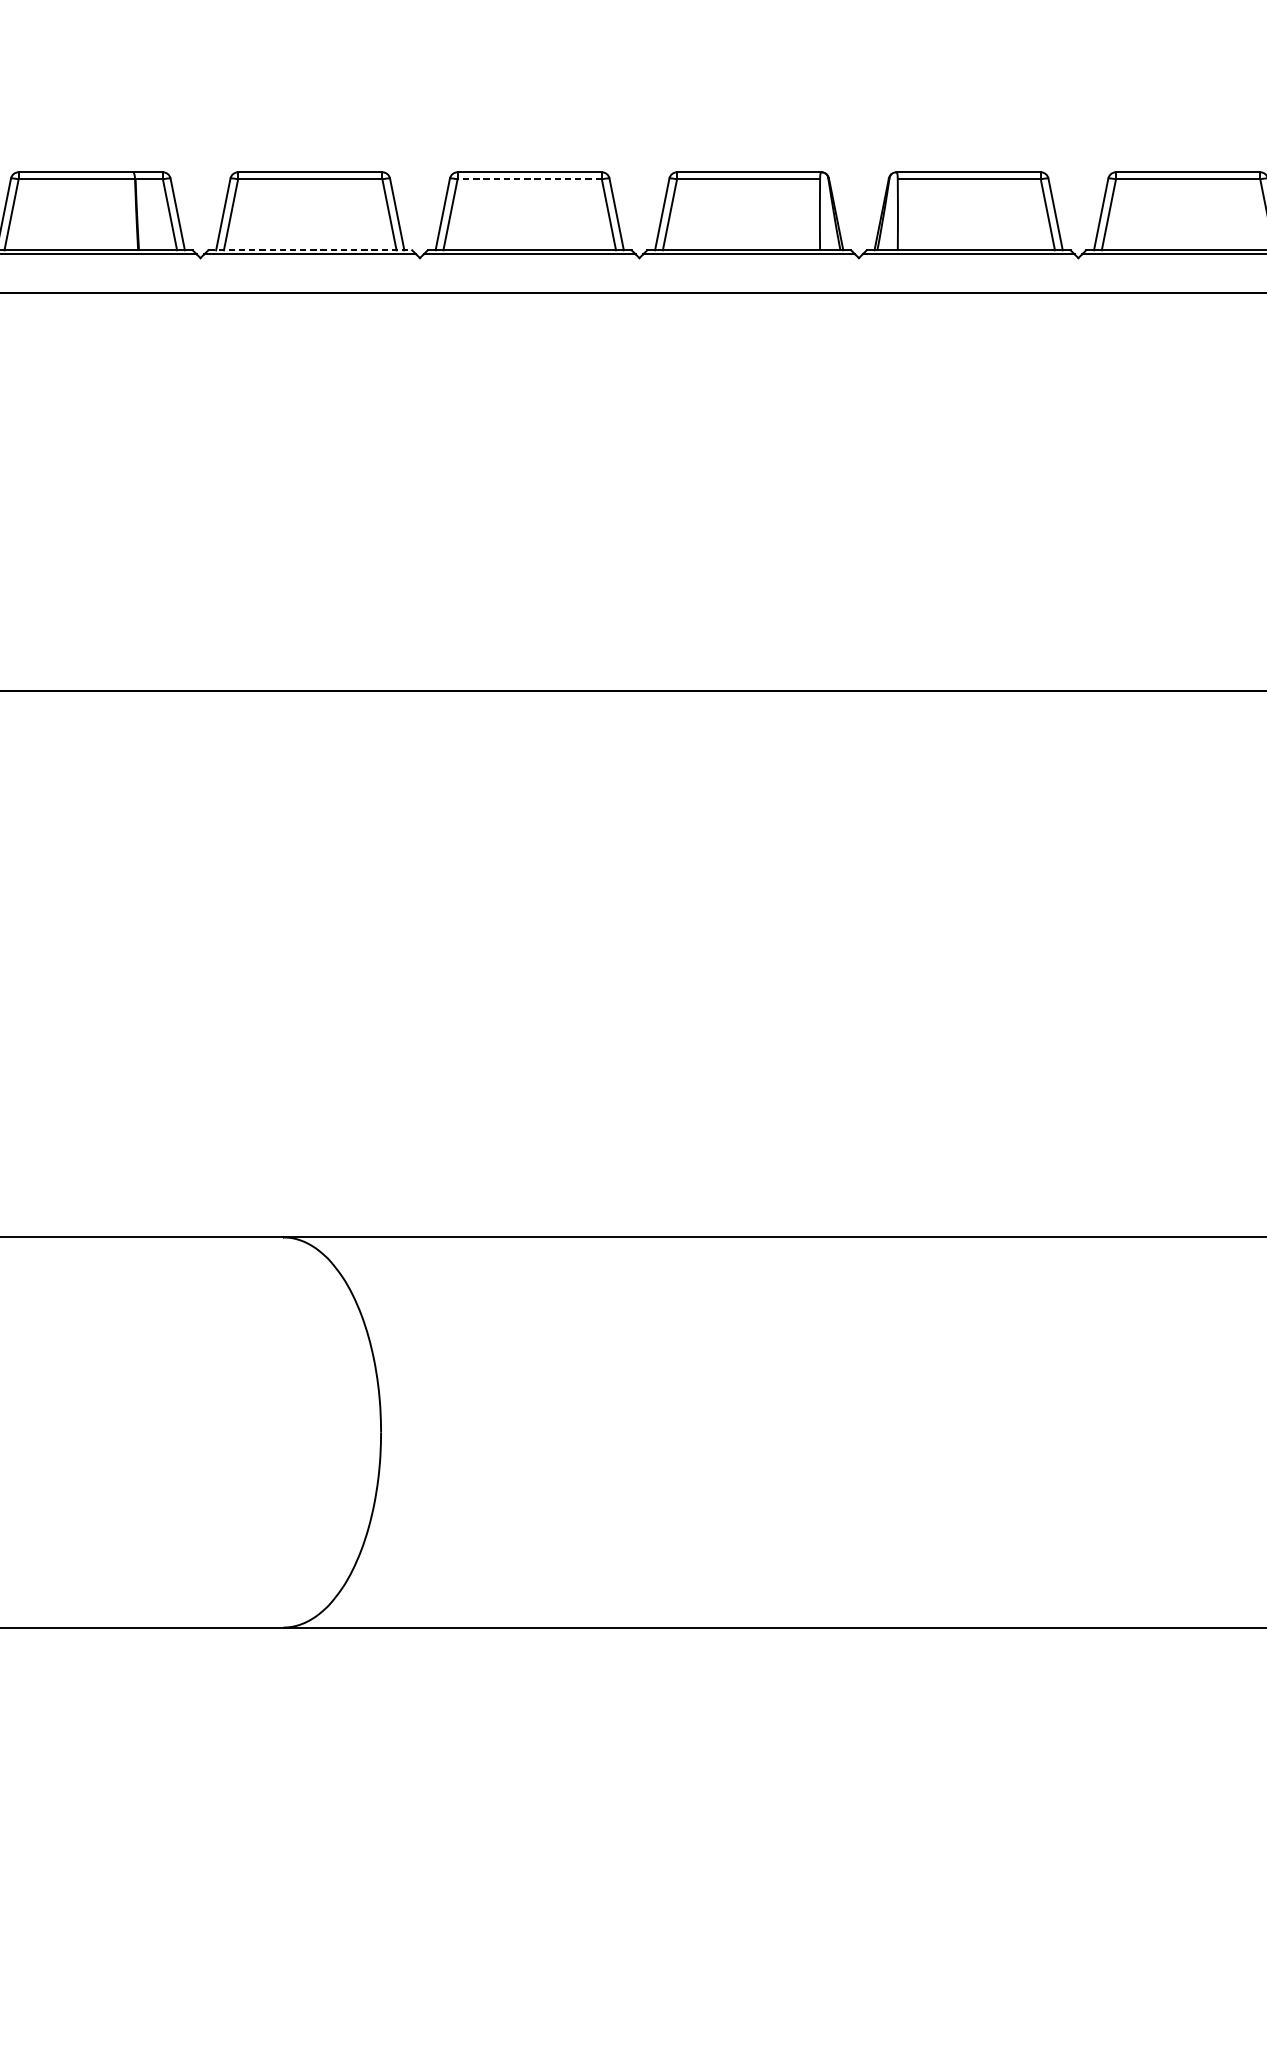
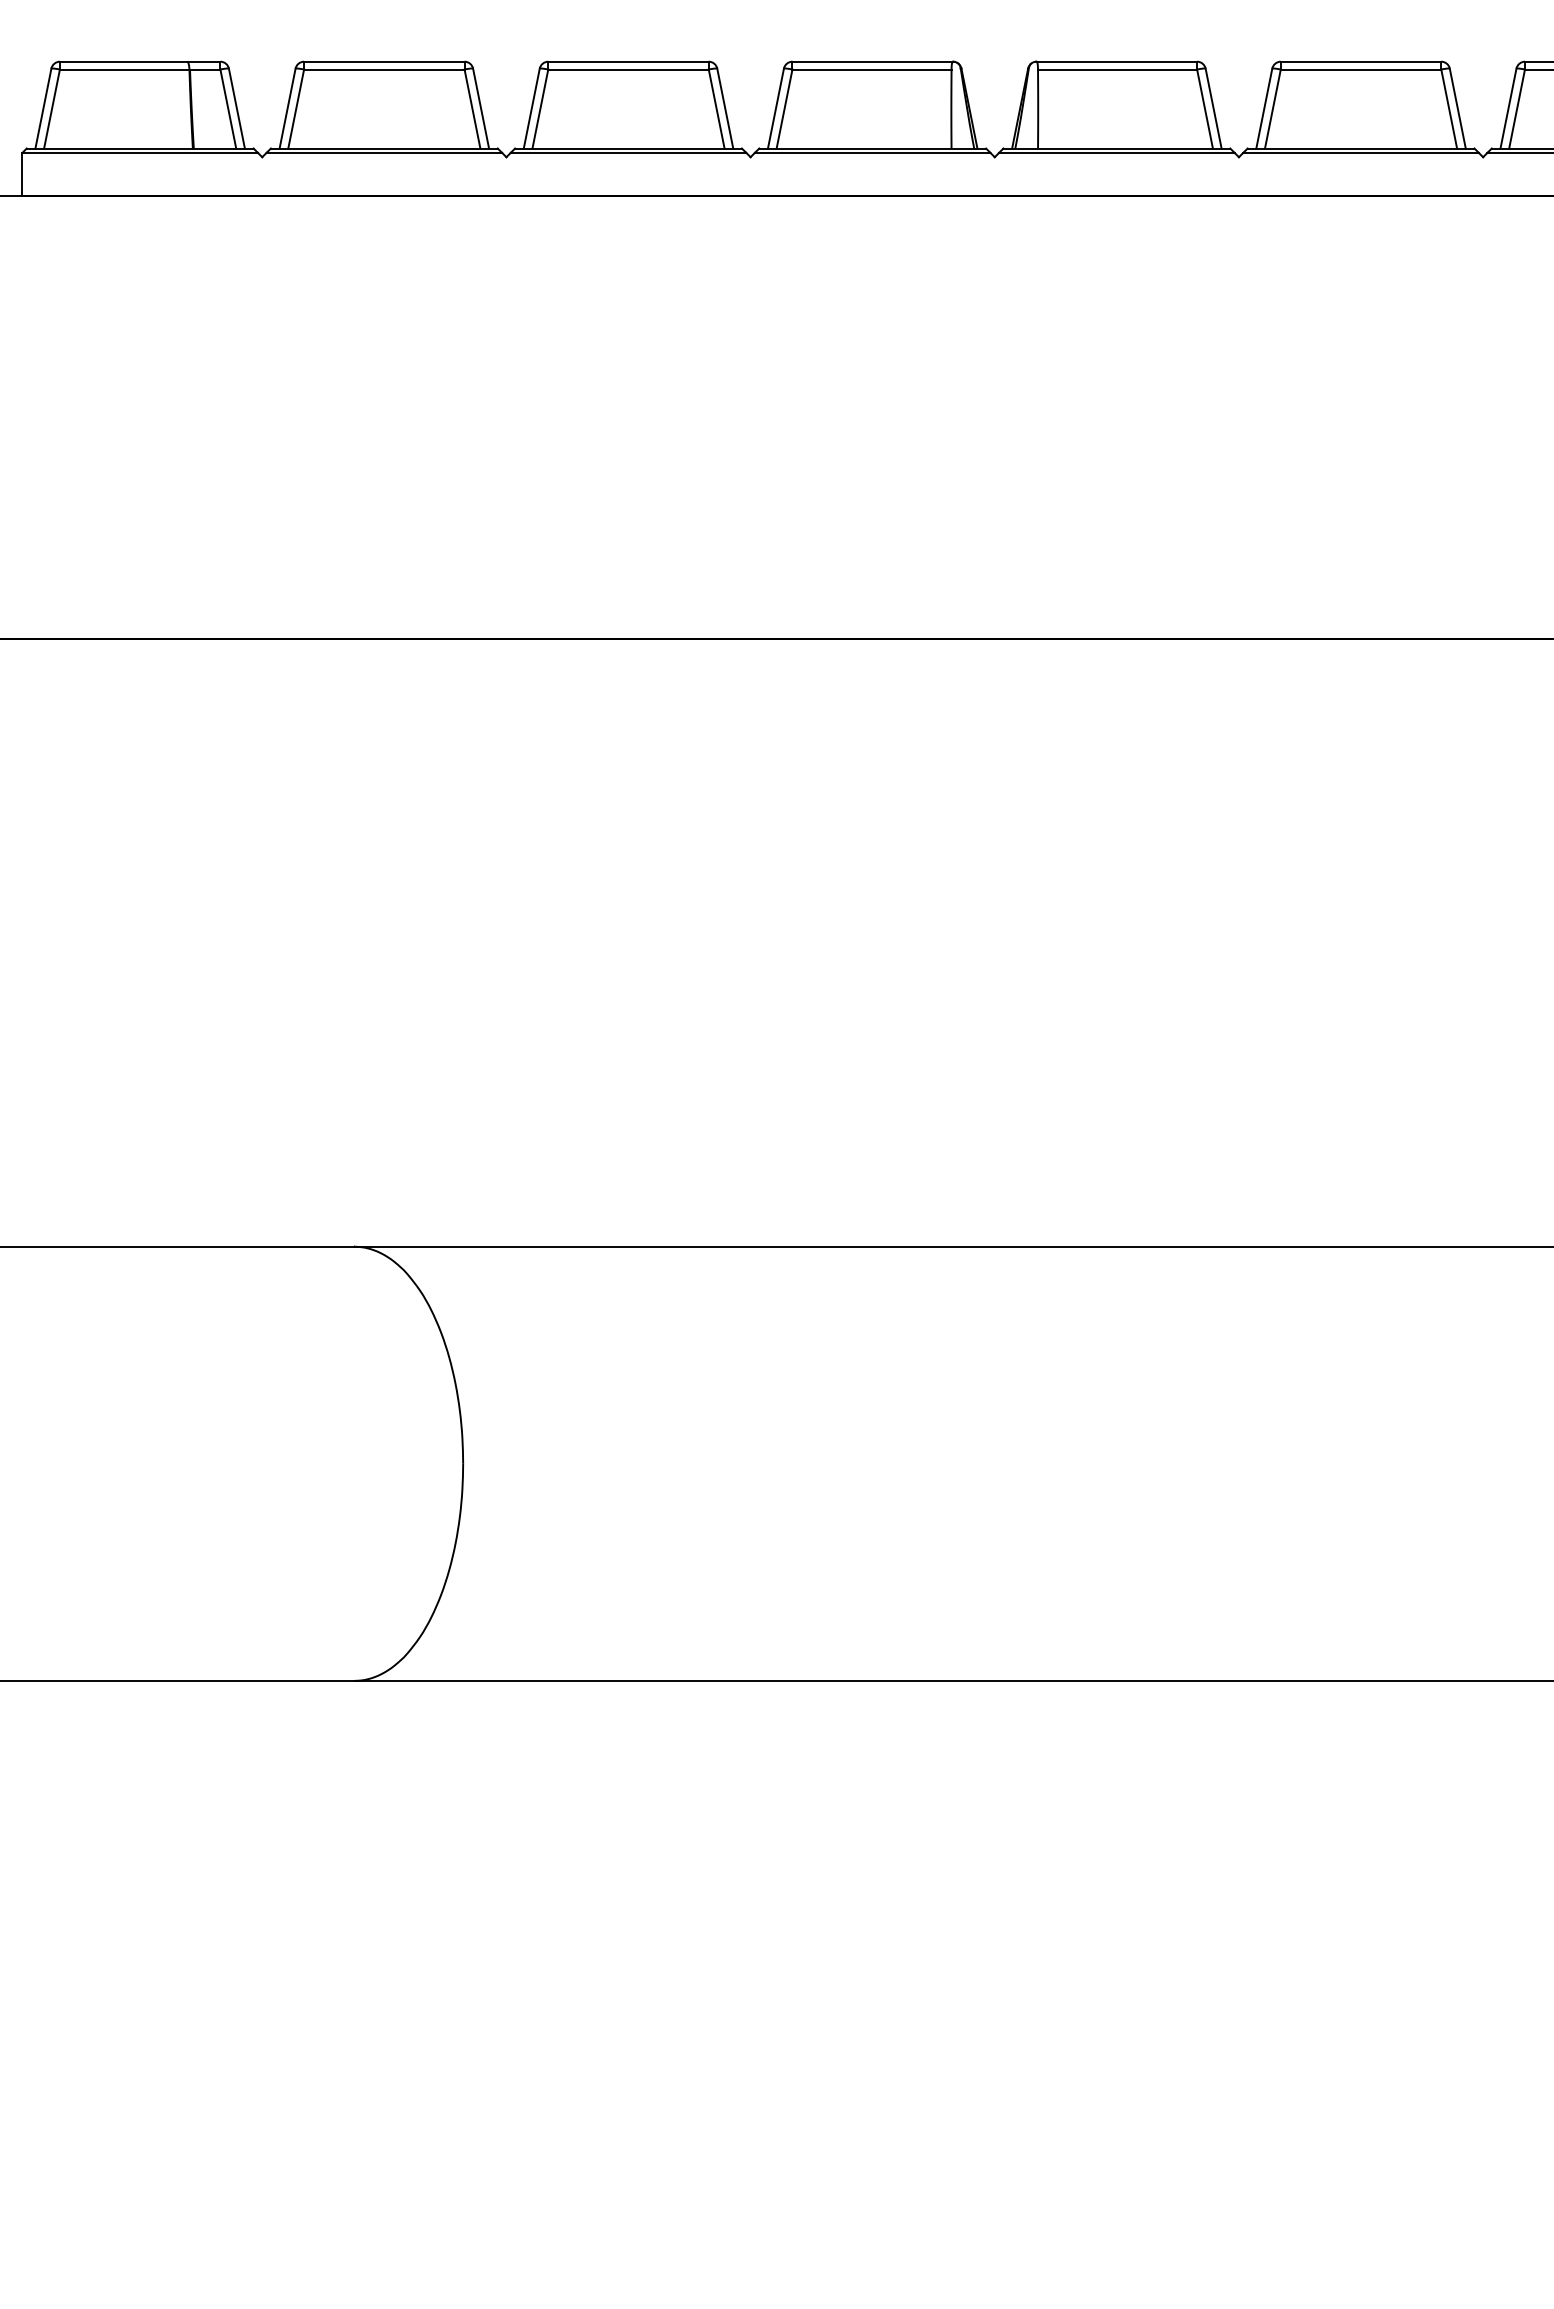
line: (529, 179) -> (628, 69), dashed -> solid
line: (310, 250) -> (384, 148), dashed -> solid

